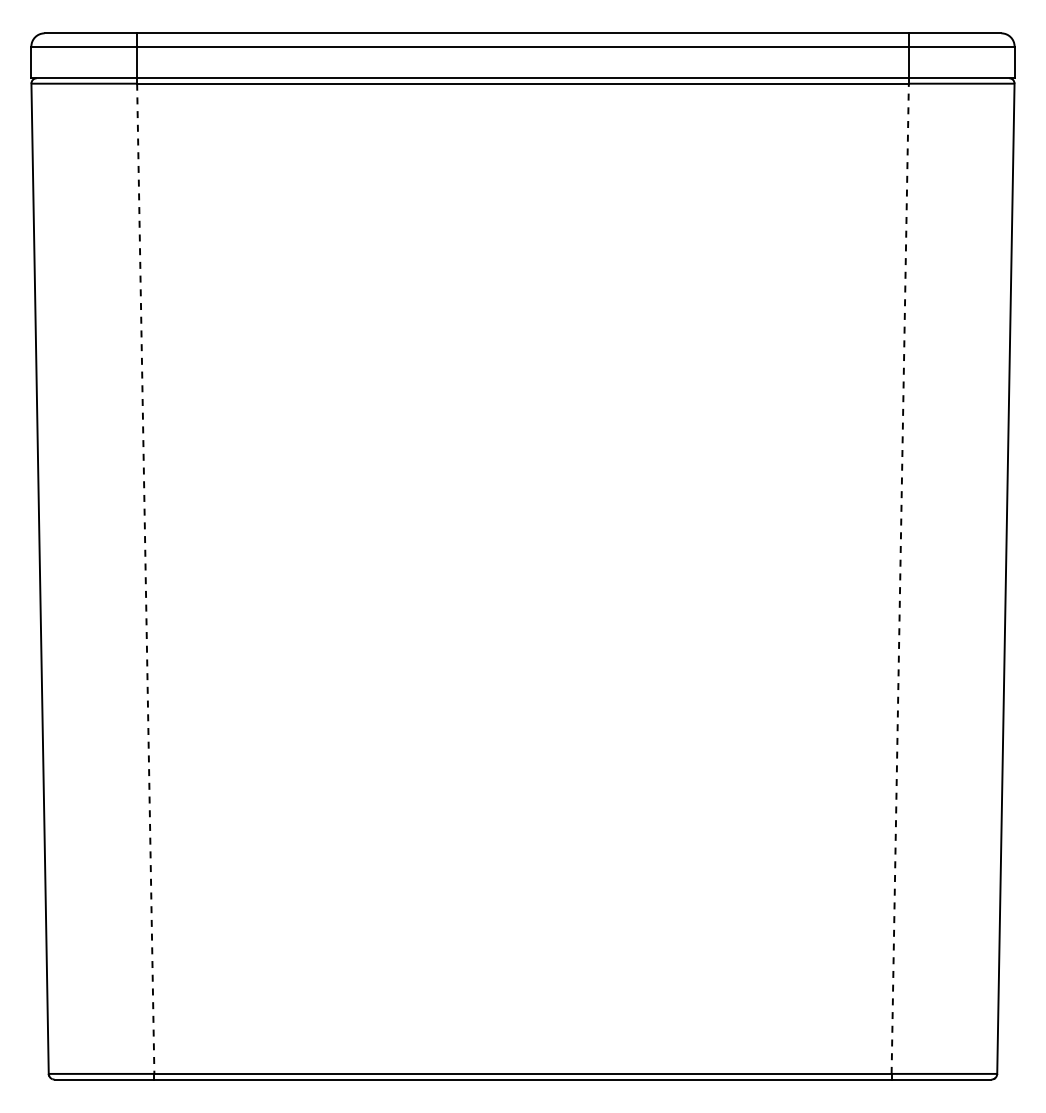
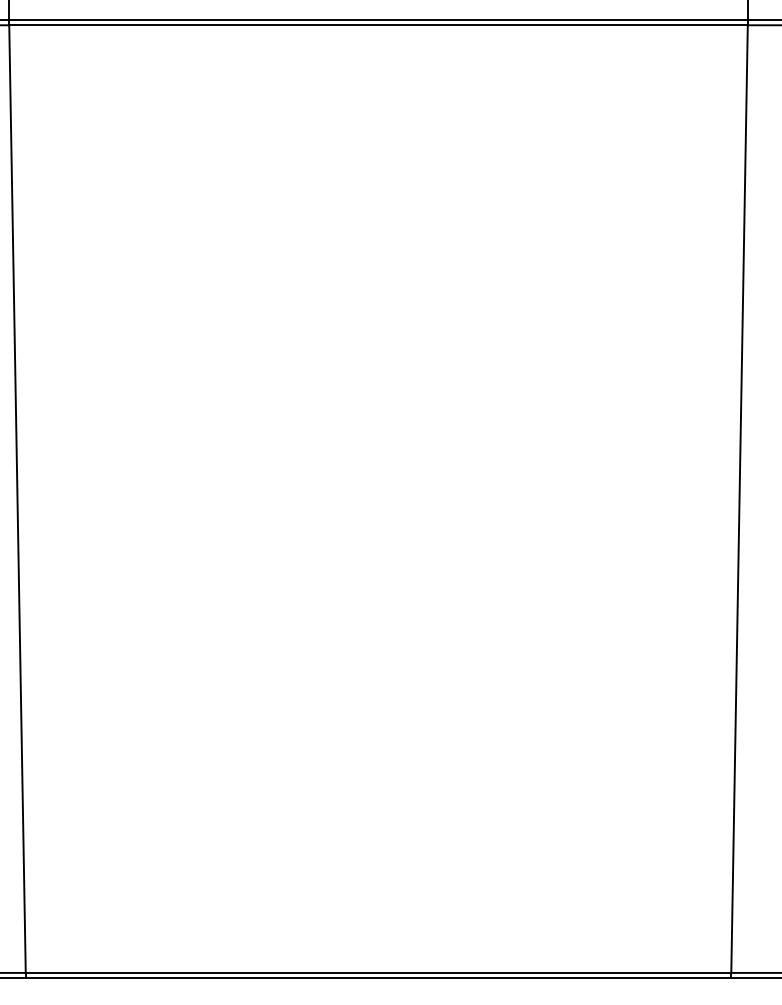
line: (900, 578) -> (739, 498), dashed -> solid
line: (145, 579) -> (17, 499), dashed -> solid

